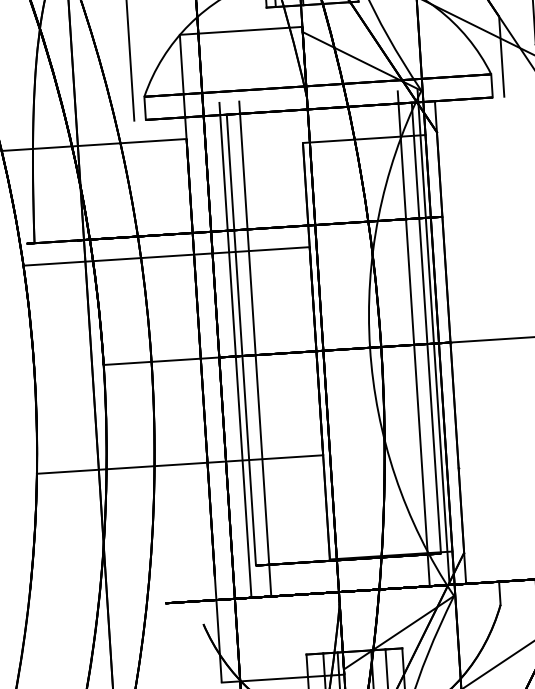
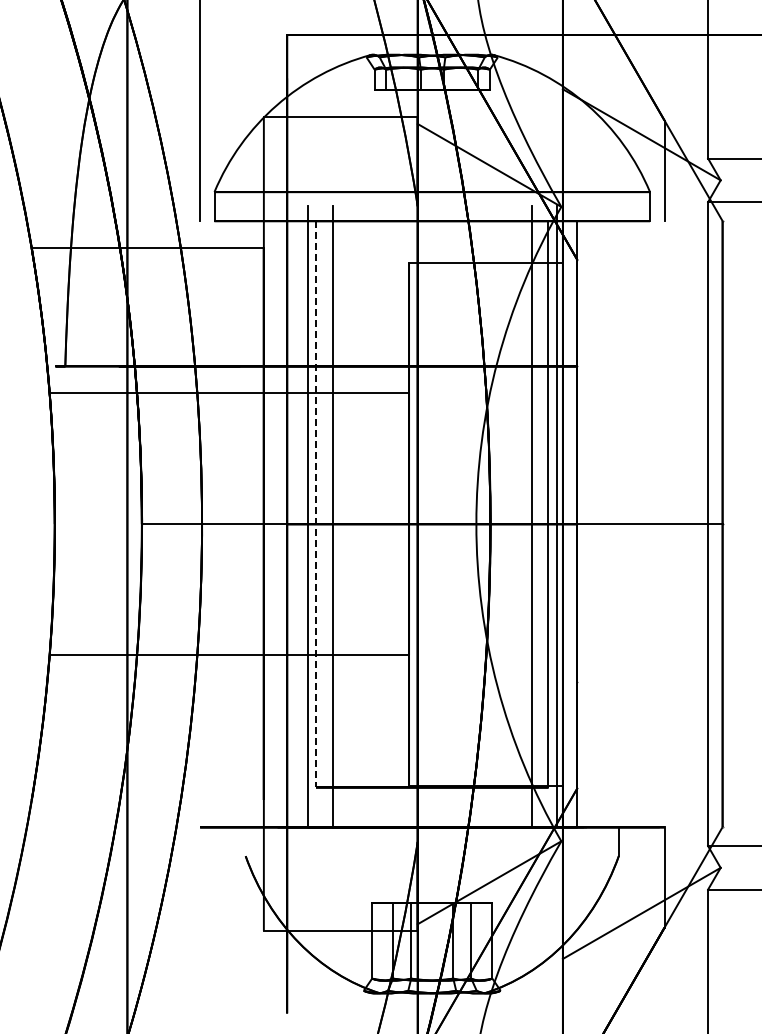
line: (241, 340) -> (316, 504), solid -> dashed

